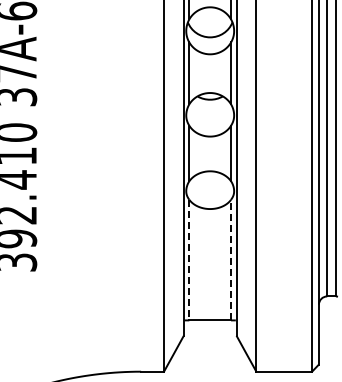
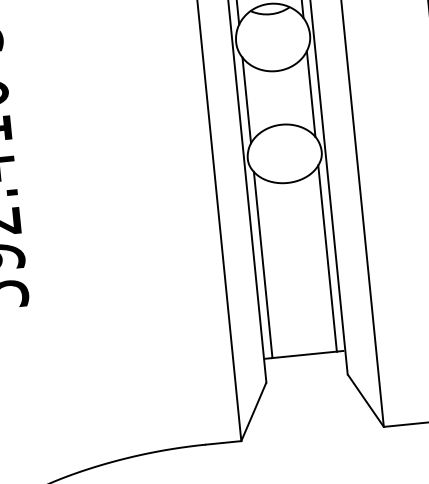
line: (231, 259) -> (328, 257), dashed -> solid
line: (189, 260) -> (263, 265), dashed -> solid

